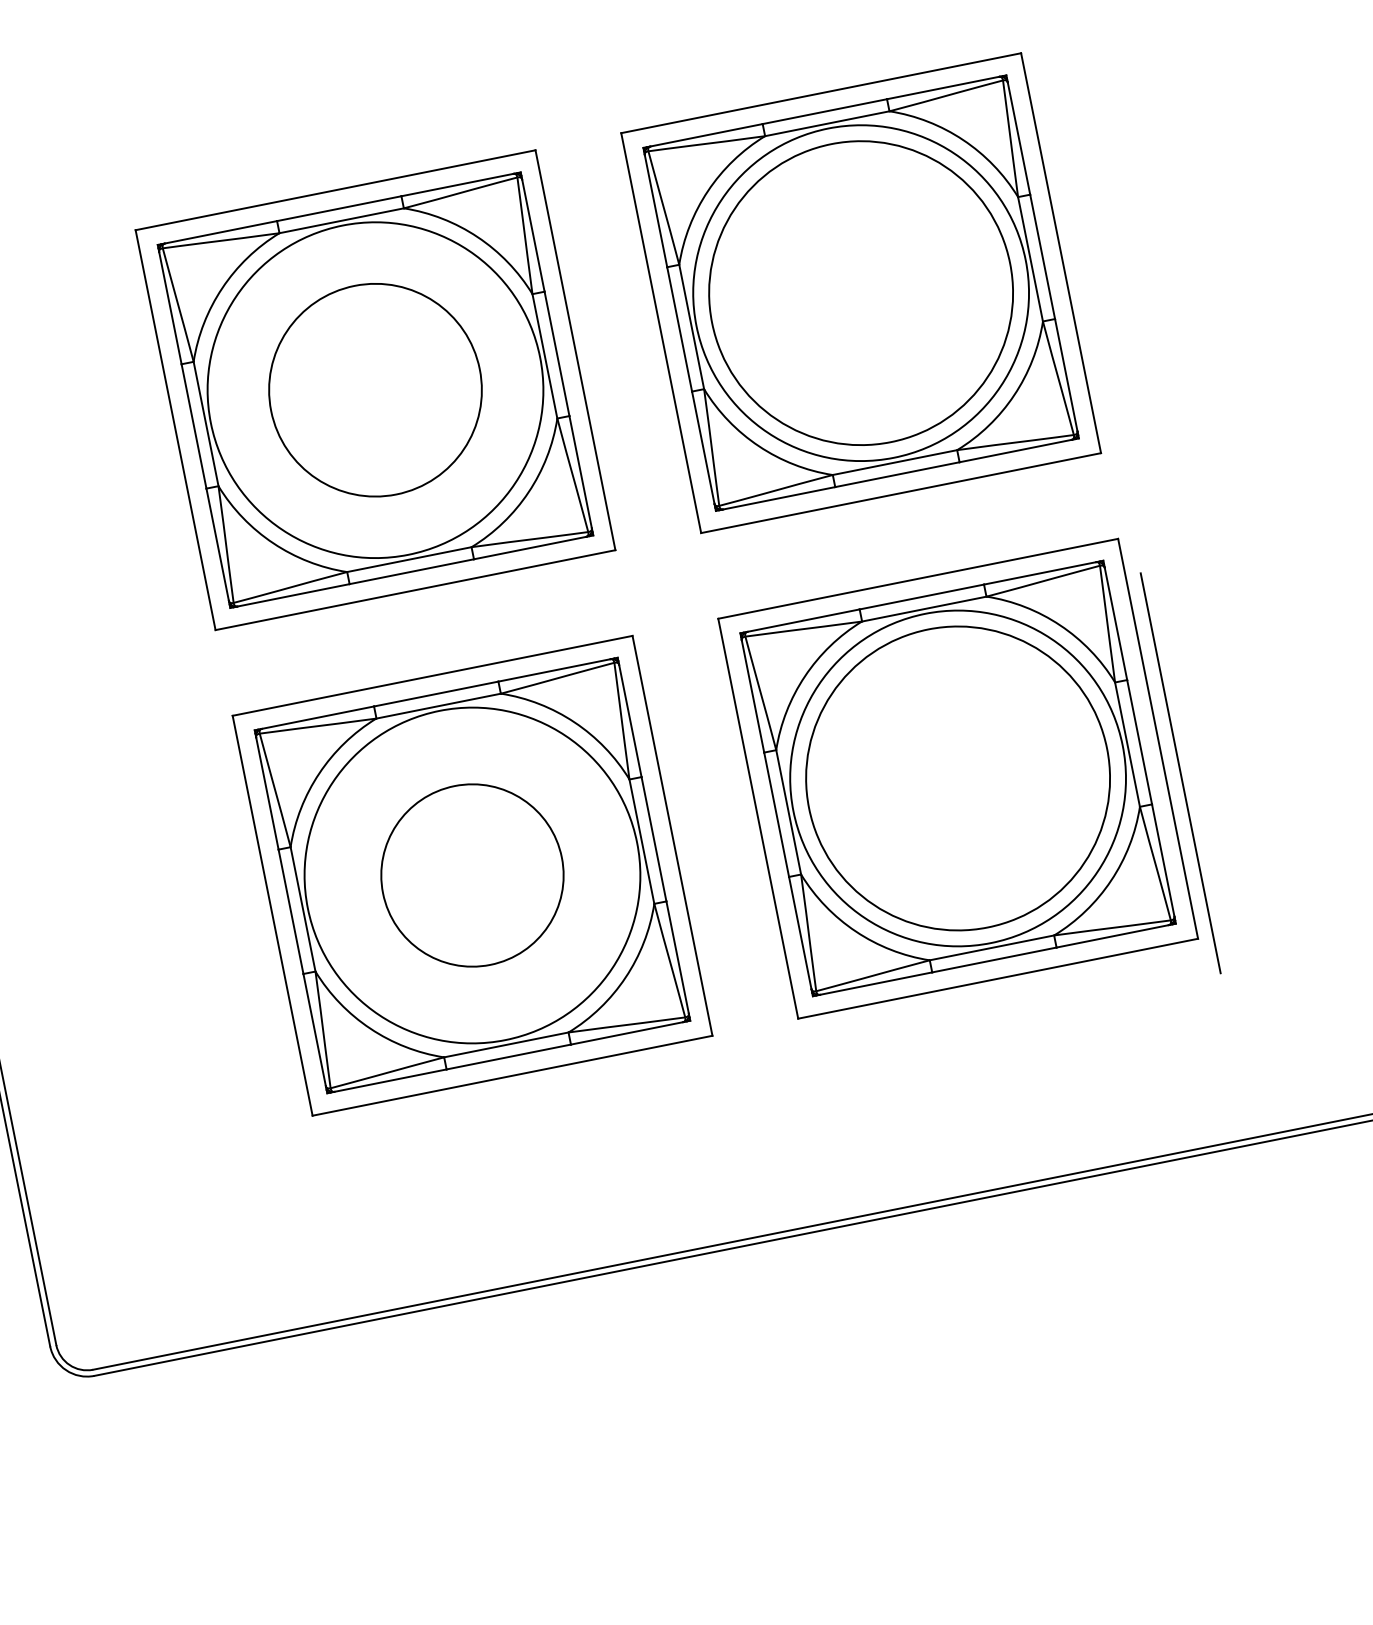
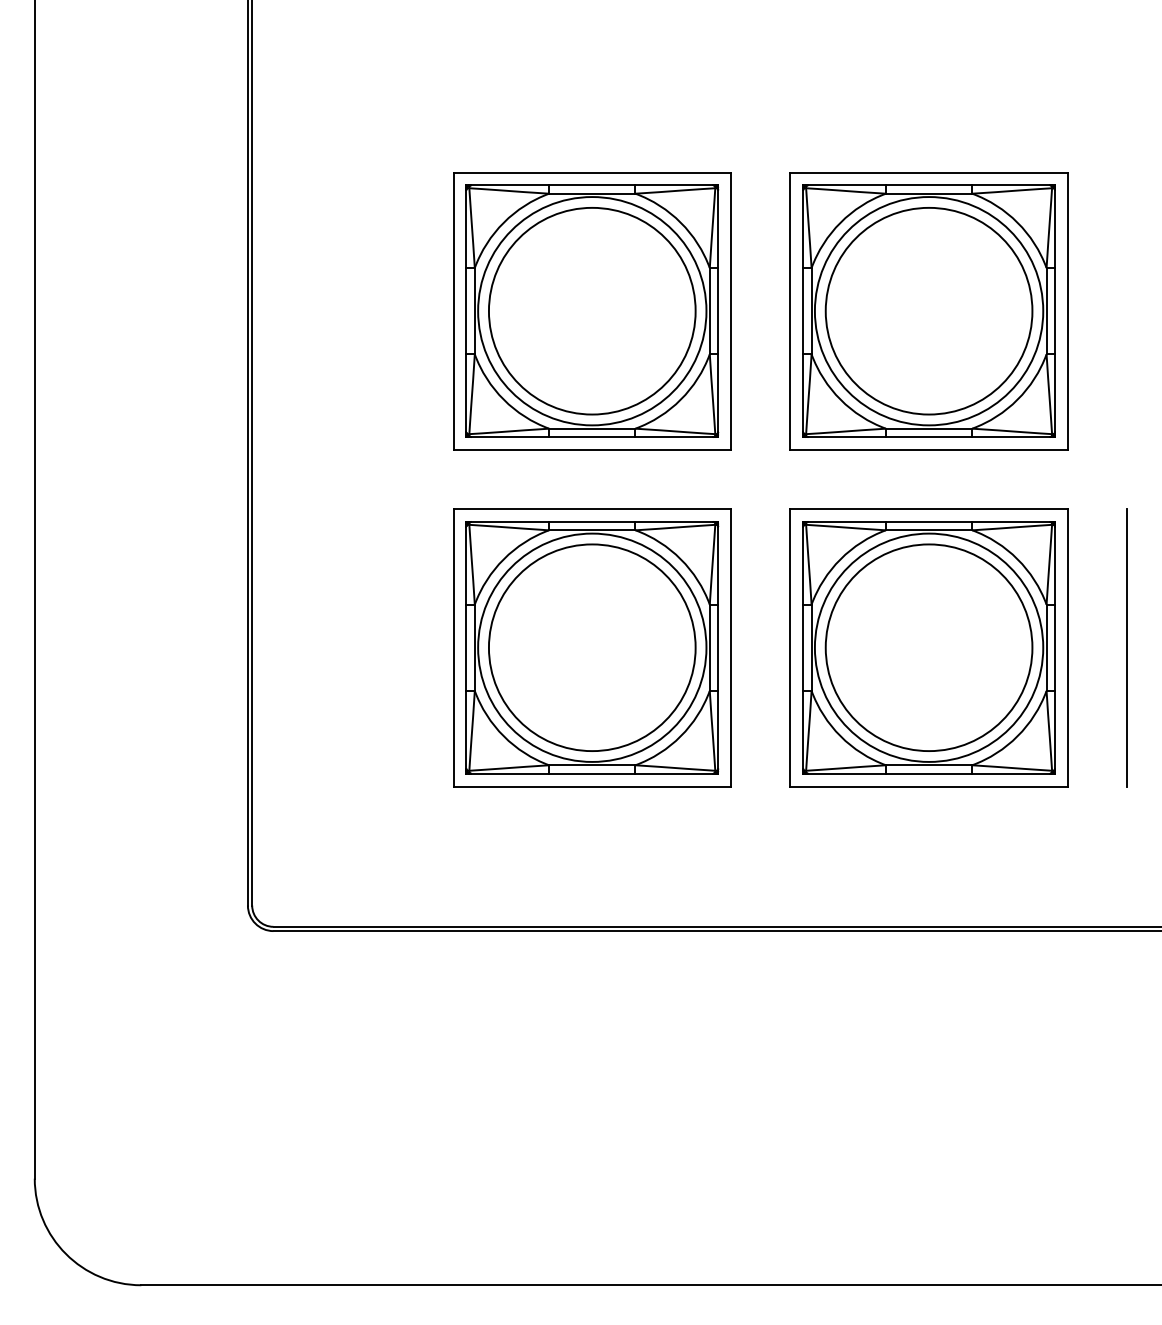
circle: (374, 389) -> (591, 310), size x1.43
line: (1179, 772) -> (1126, 647), moved
circle: (471, 875) -> (591, 647), size x1.67

